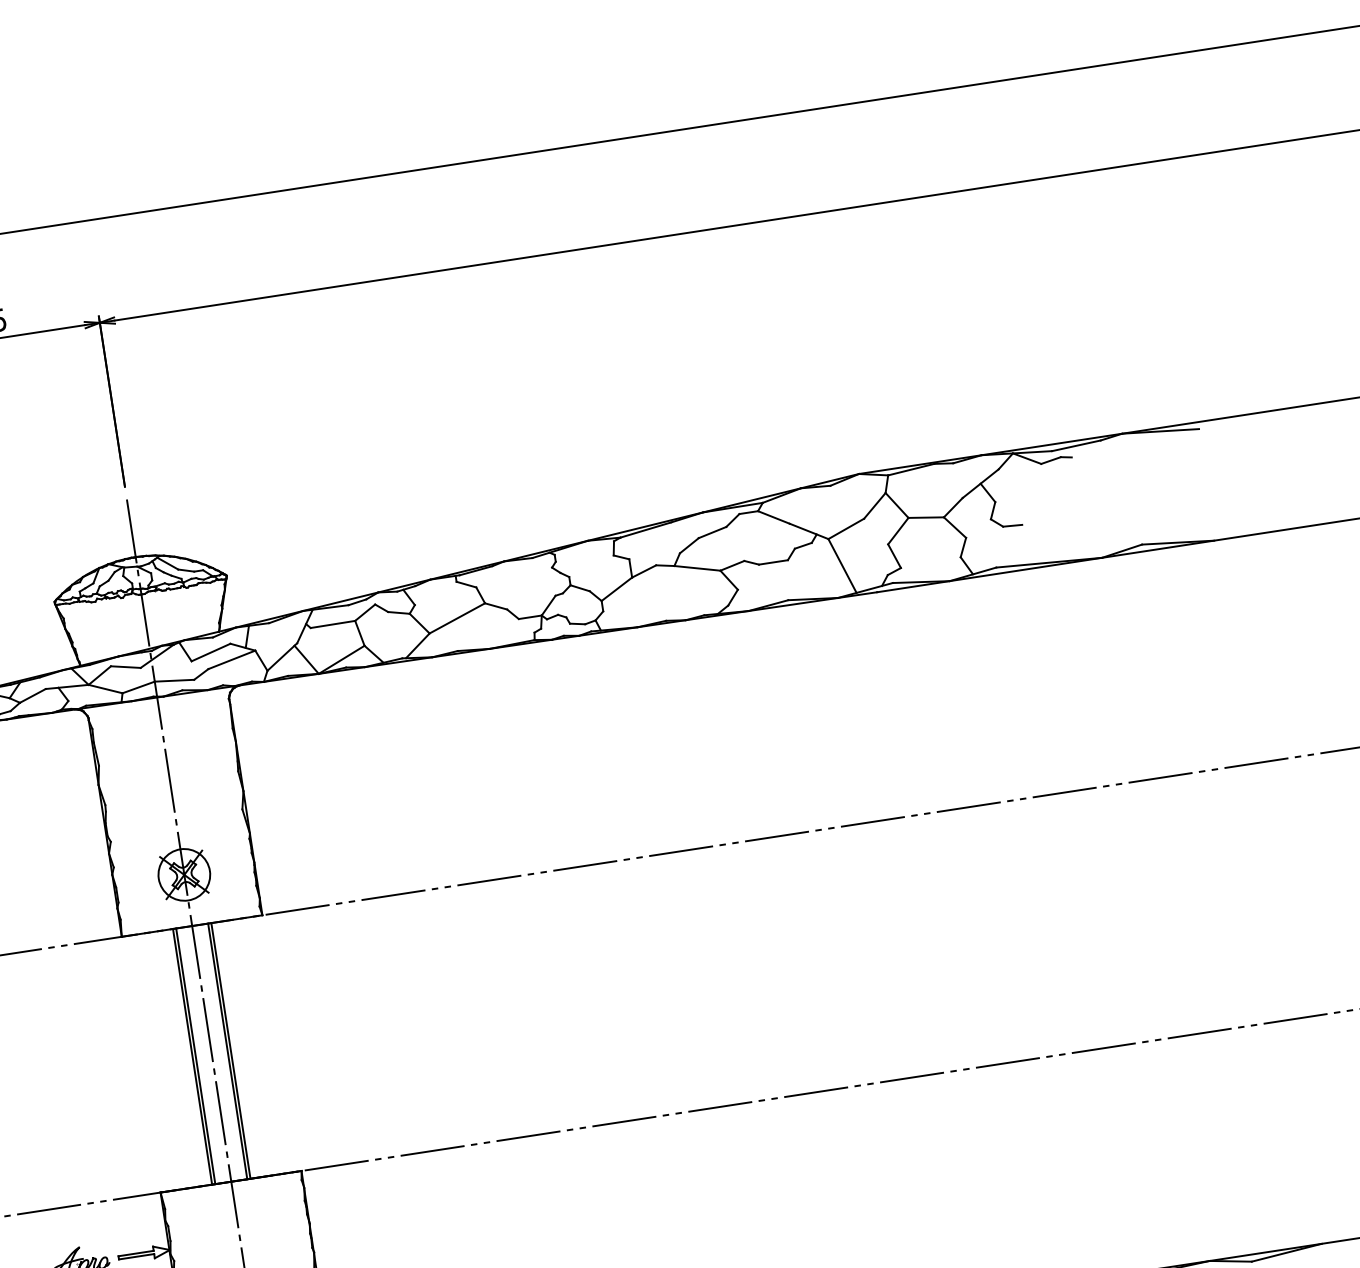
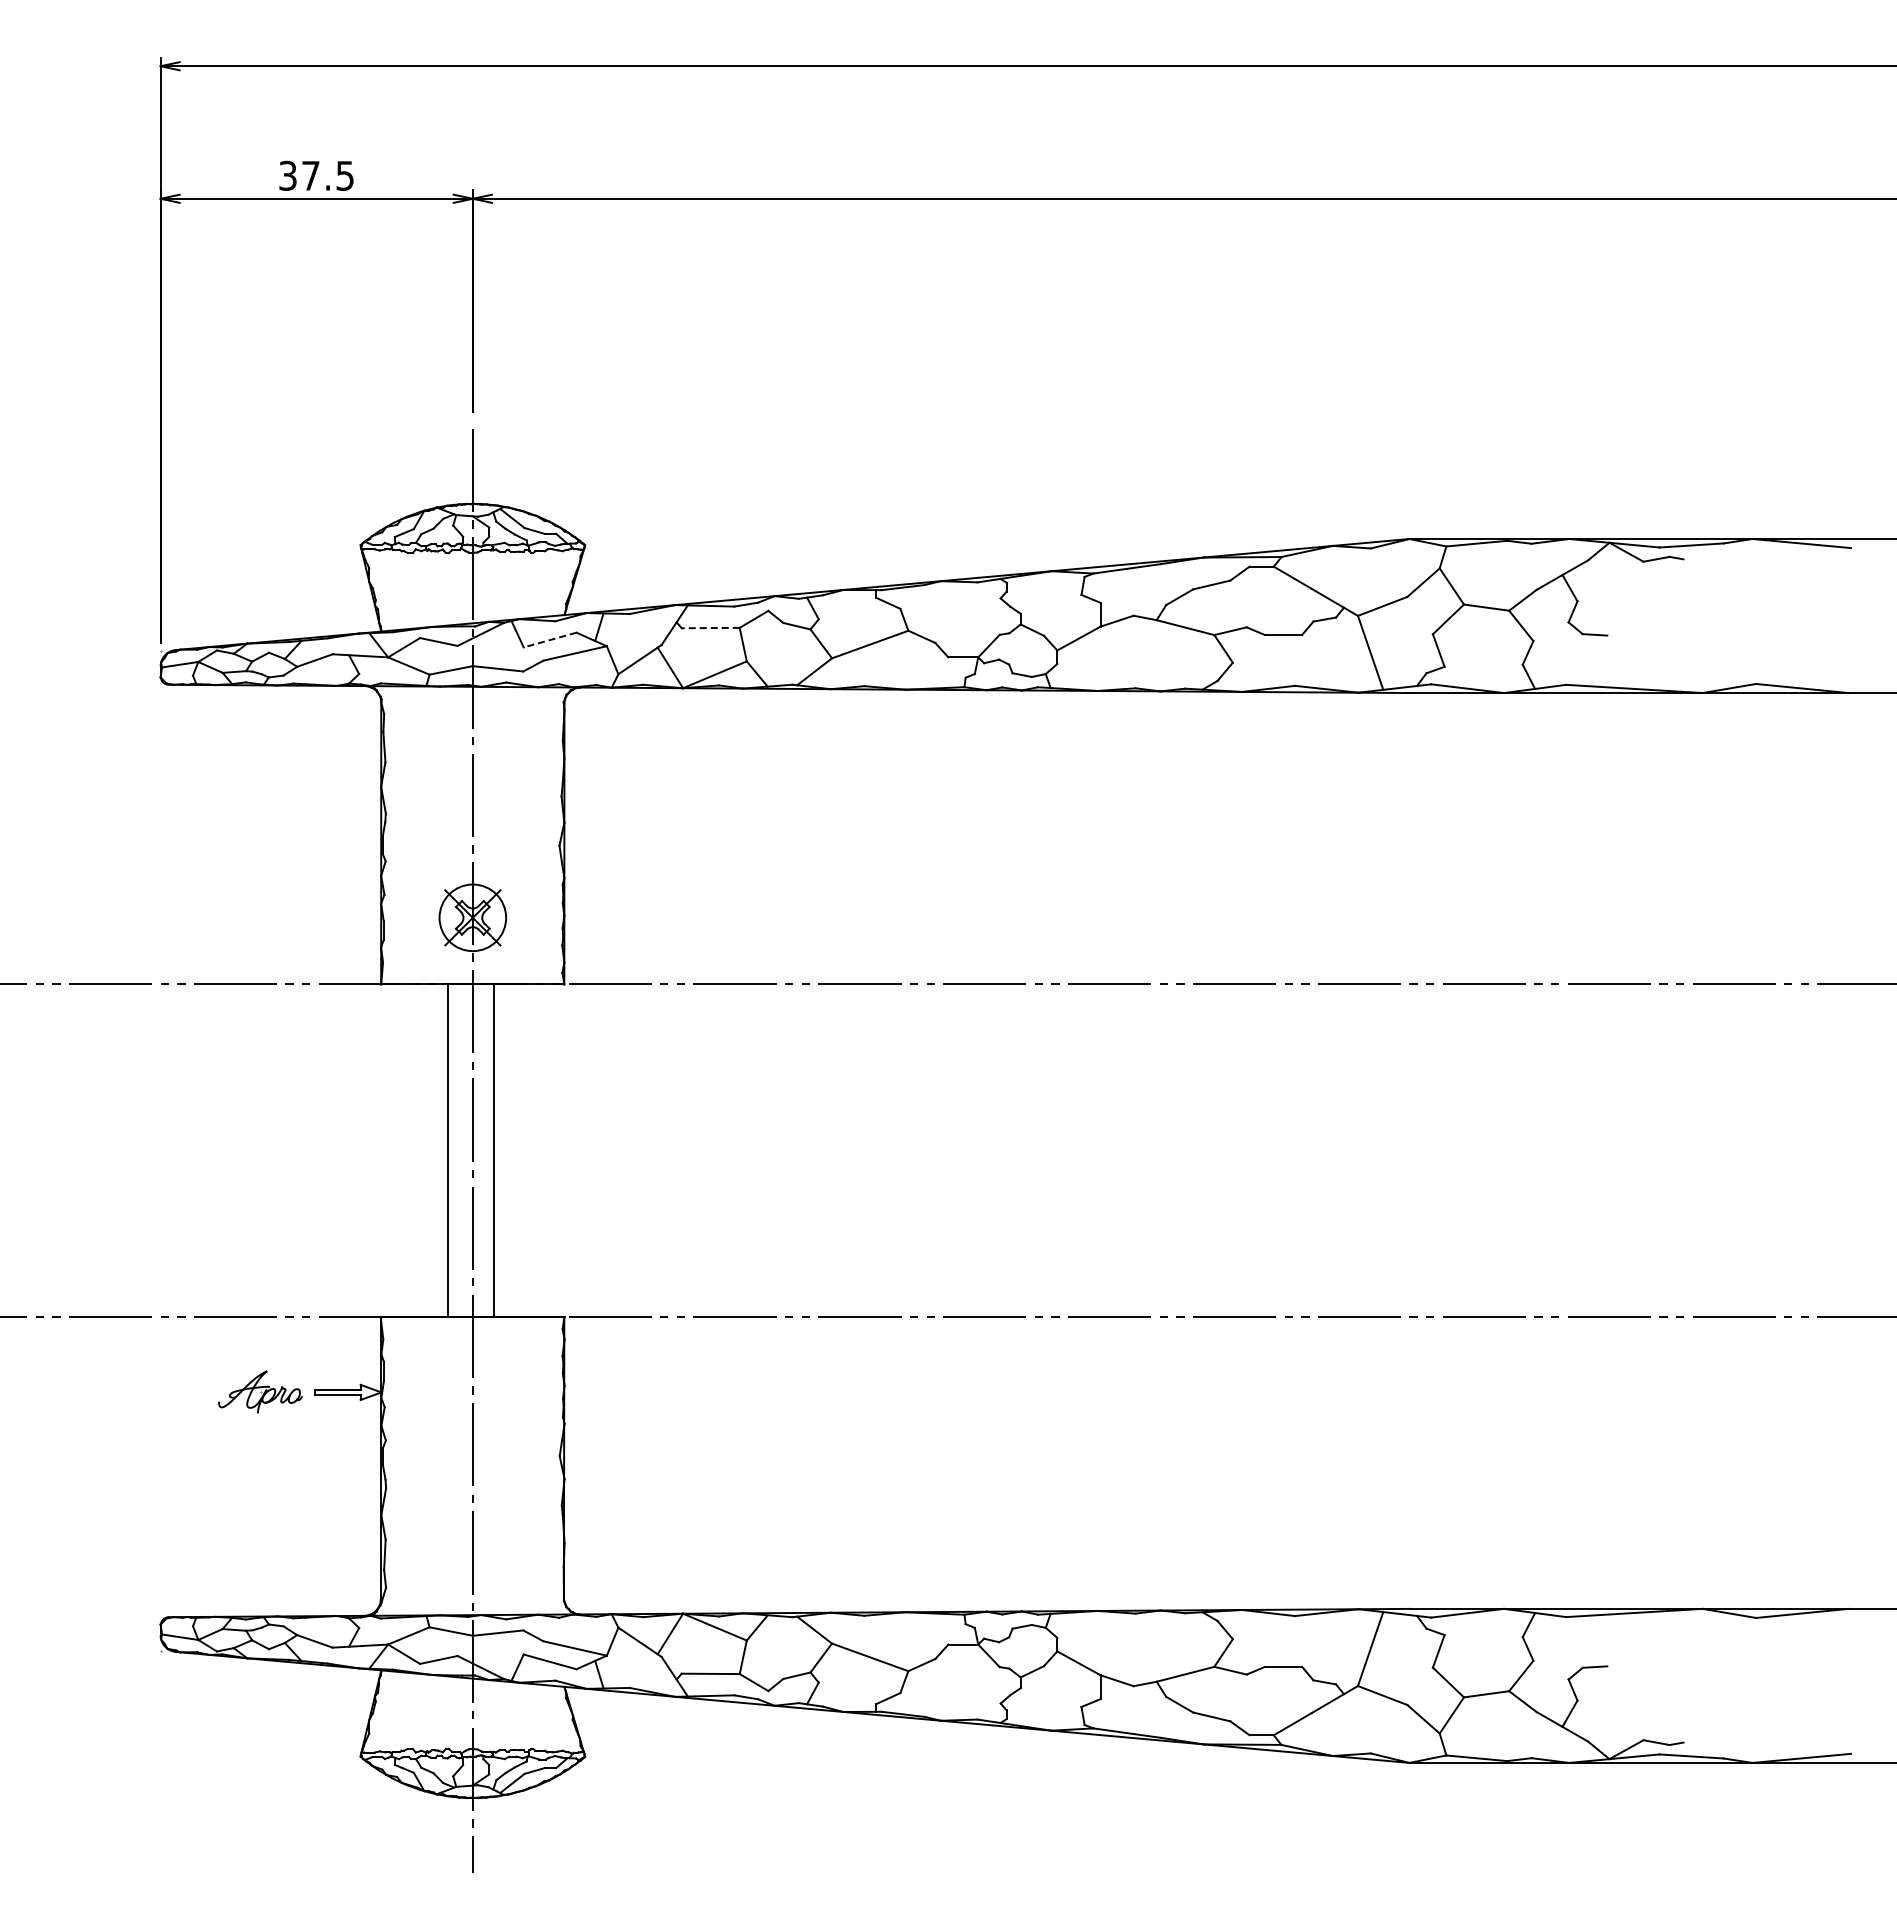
line: (332, 624) -> (710, 628), solid -> dashed
line: (210, 652) -> (549, 640), solid -> dashed
line: (230, 1050) -> (497, 1150), removed
line: (196, 1055) -> (452, 1150), removed

